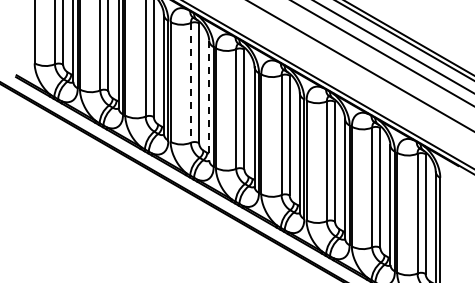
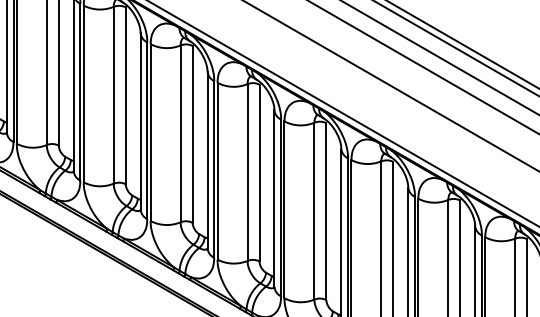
line: (190, 82) -> (179, 133), dashed -> solid
line: (209, 100) -> (208, 159), dashed -> solid

